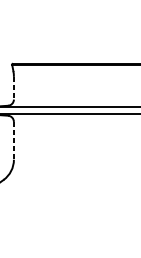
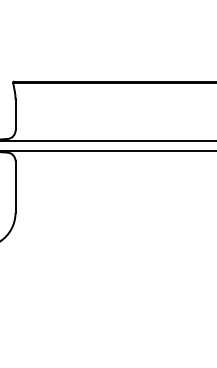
line: (13, 87) -> (15, 114), dashed -> solid
line: (13, 141) -> (15, 187), dashed -> solid

